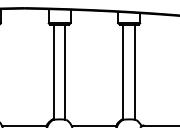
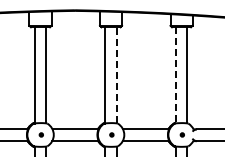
line: (65, 71) -> (116, 74), solid -> dashed
line: (123, 72) -> (175, 75), solid -> dashed

